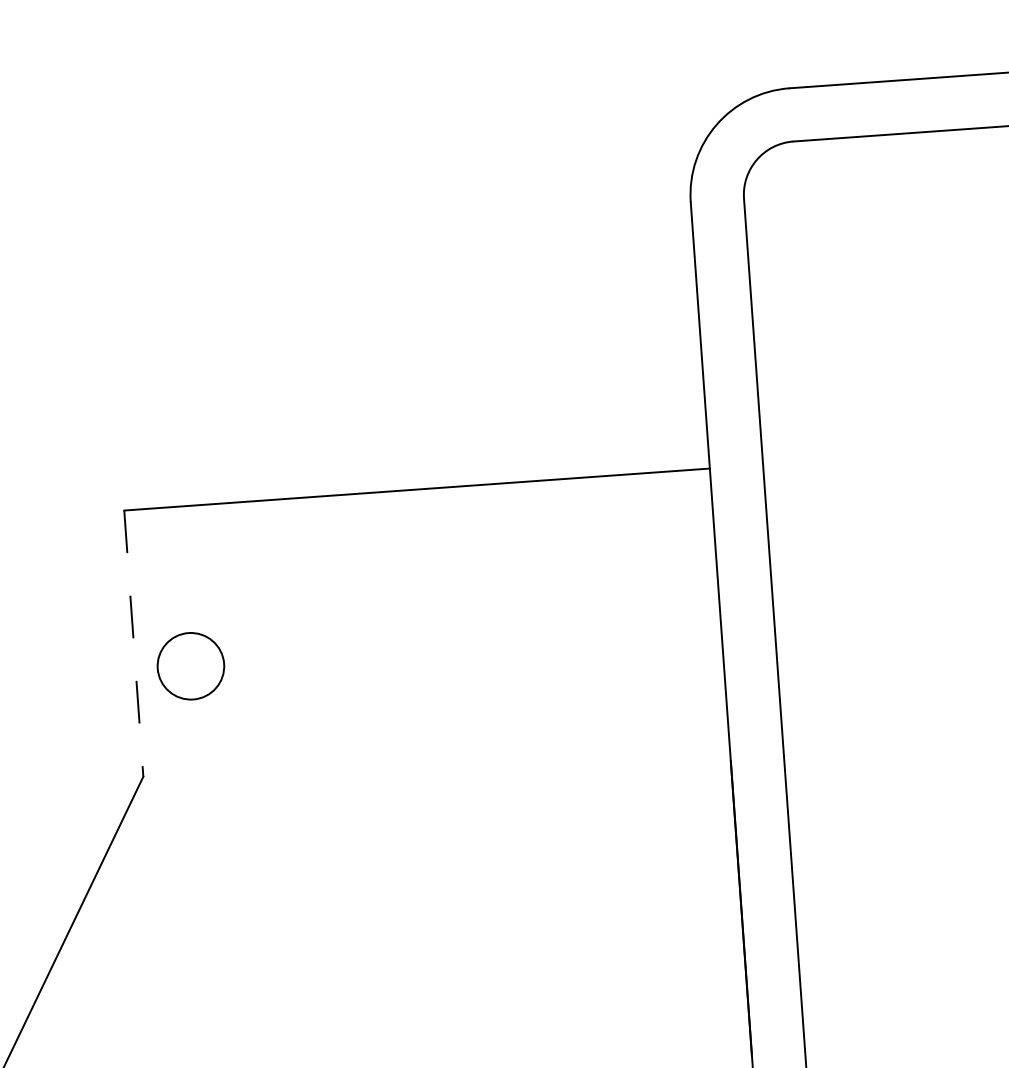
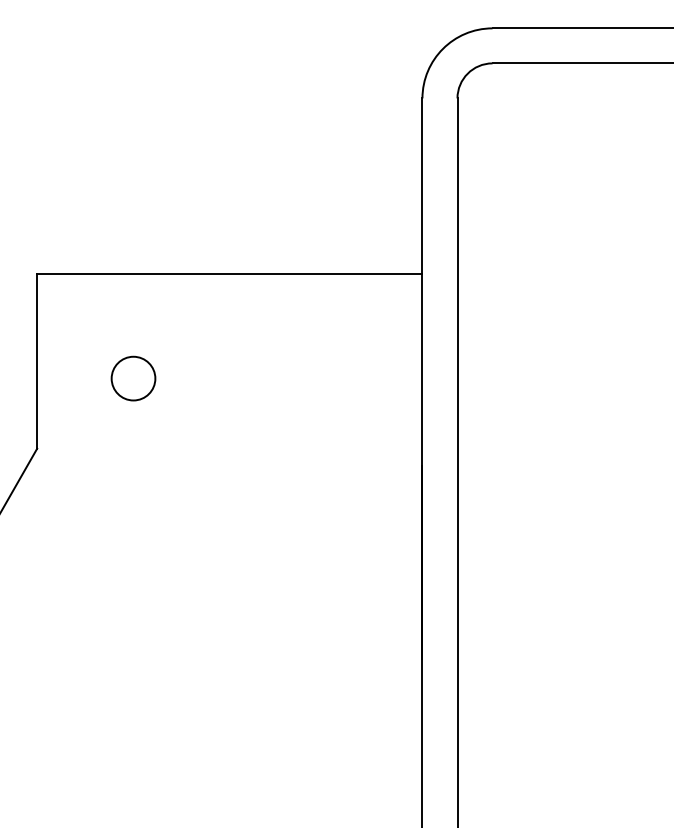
line: (134, 644) -> (37, 361), dashed -> solid
circle: (190, 666) -> (133, 378), moved

